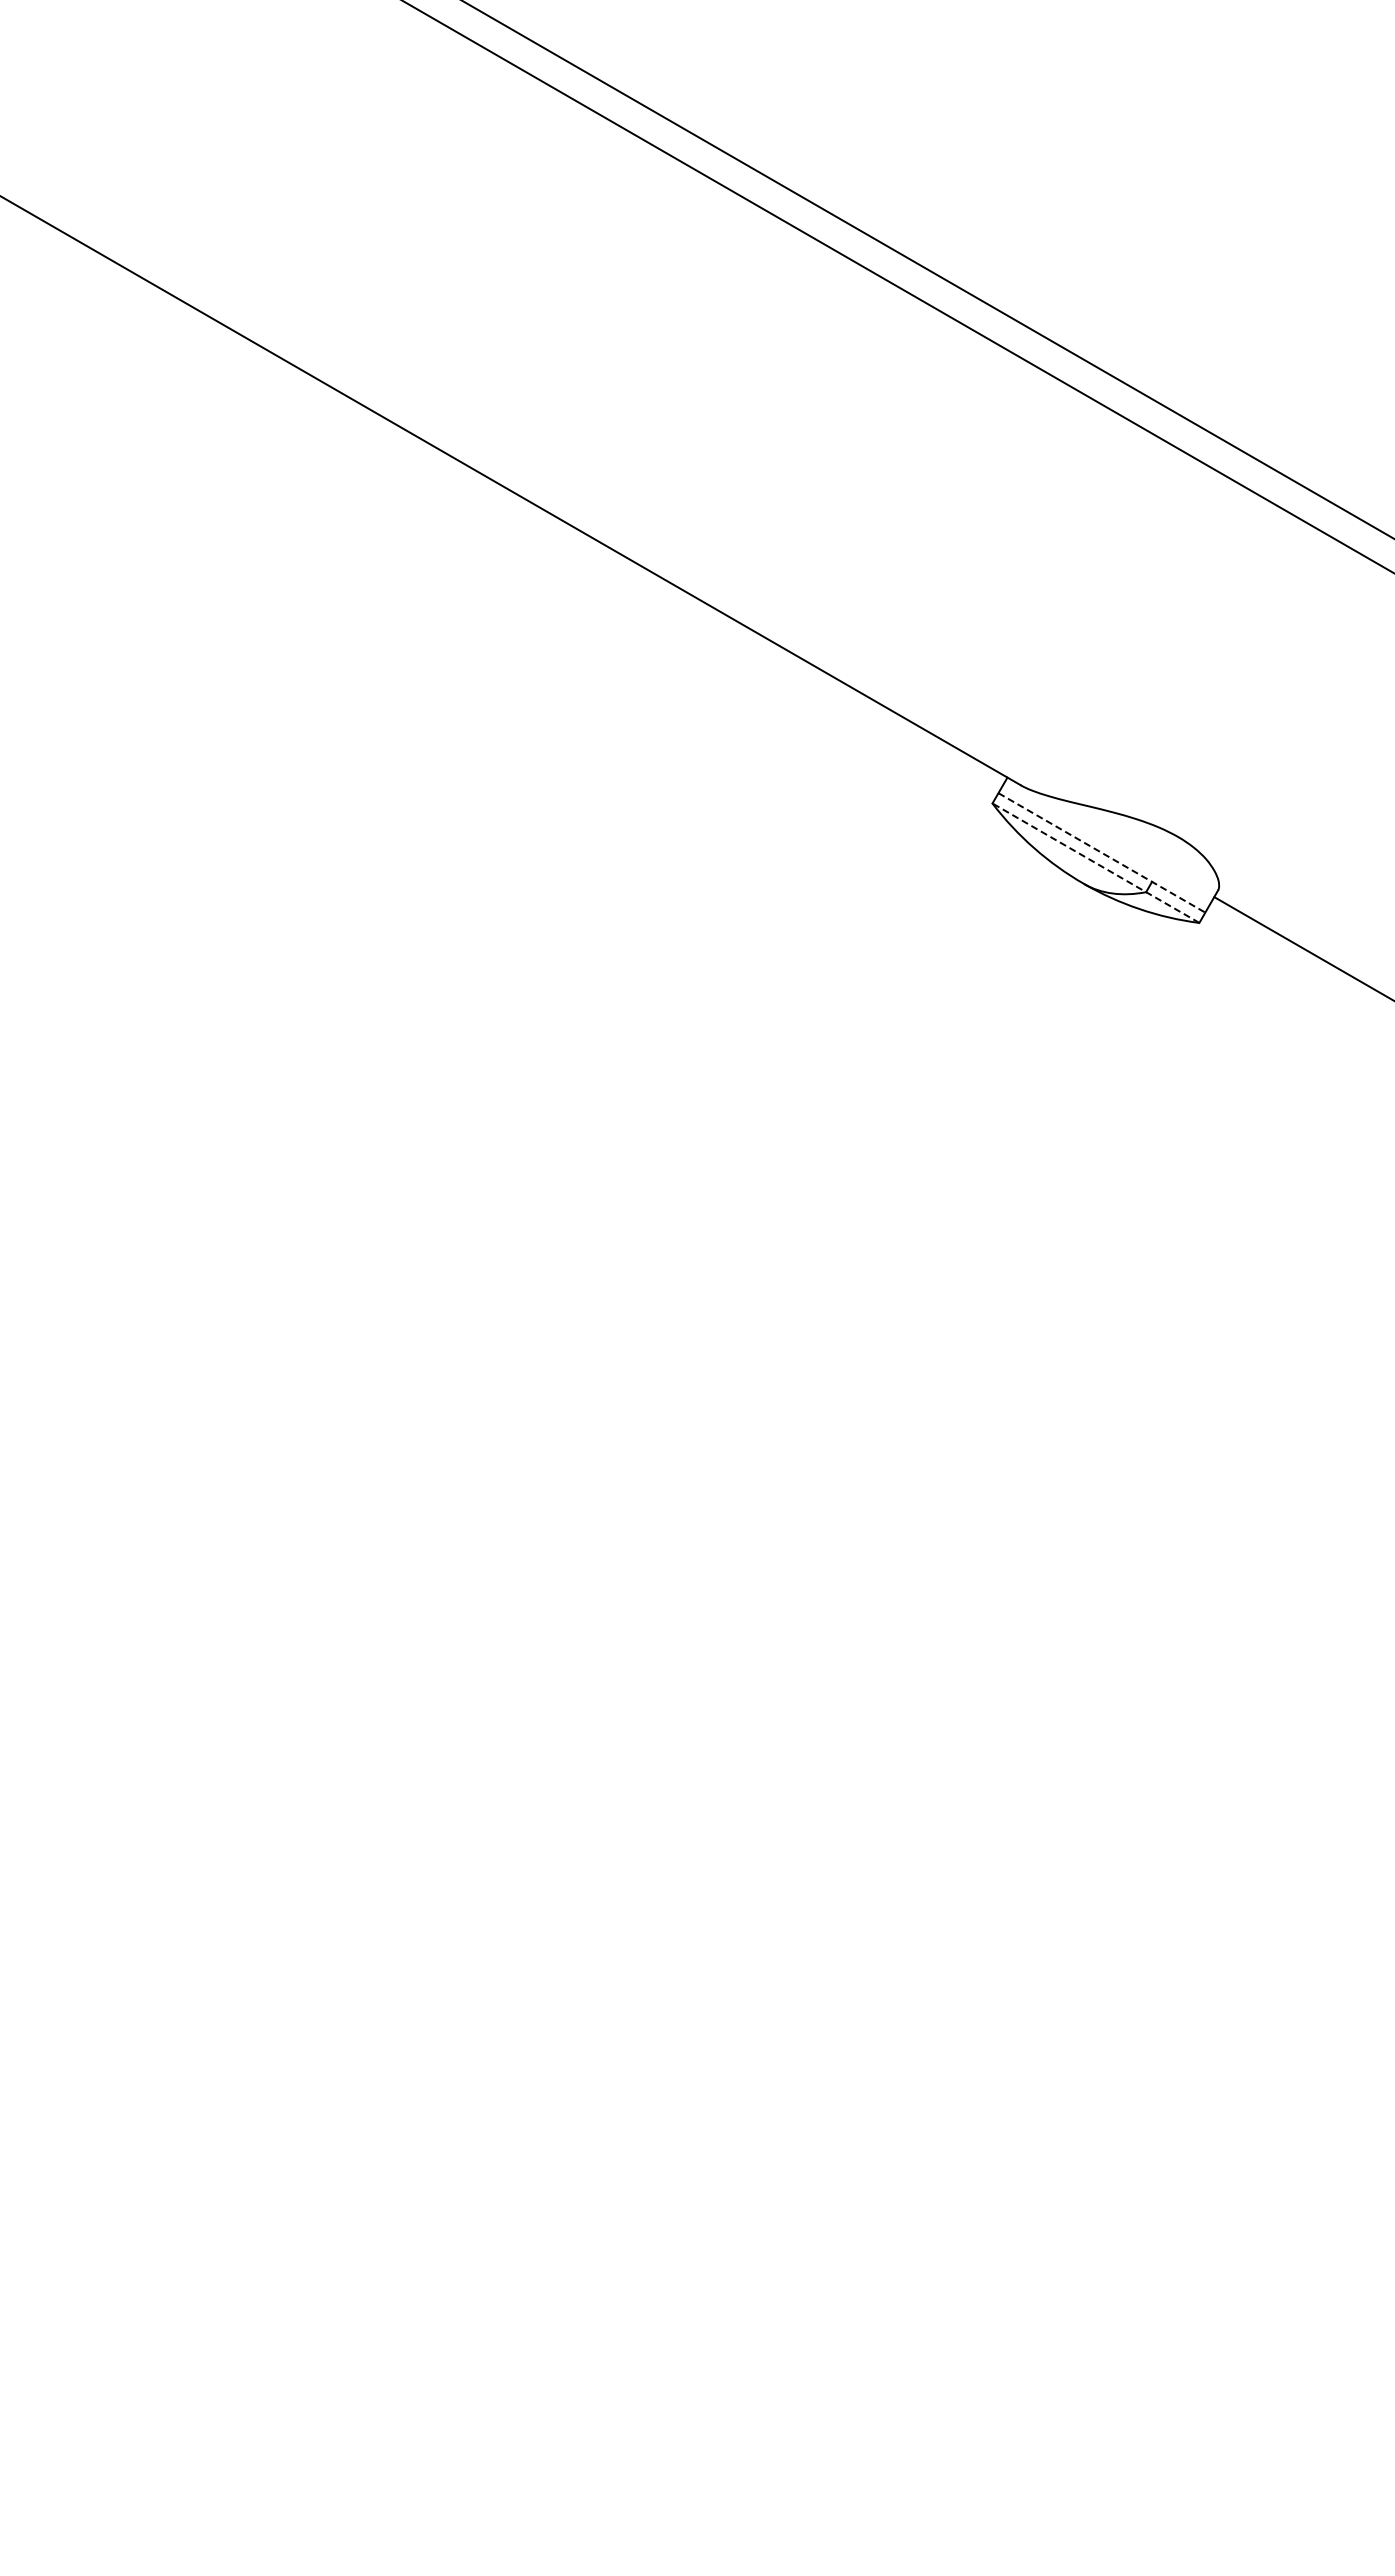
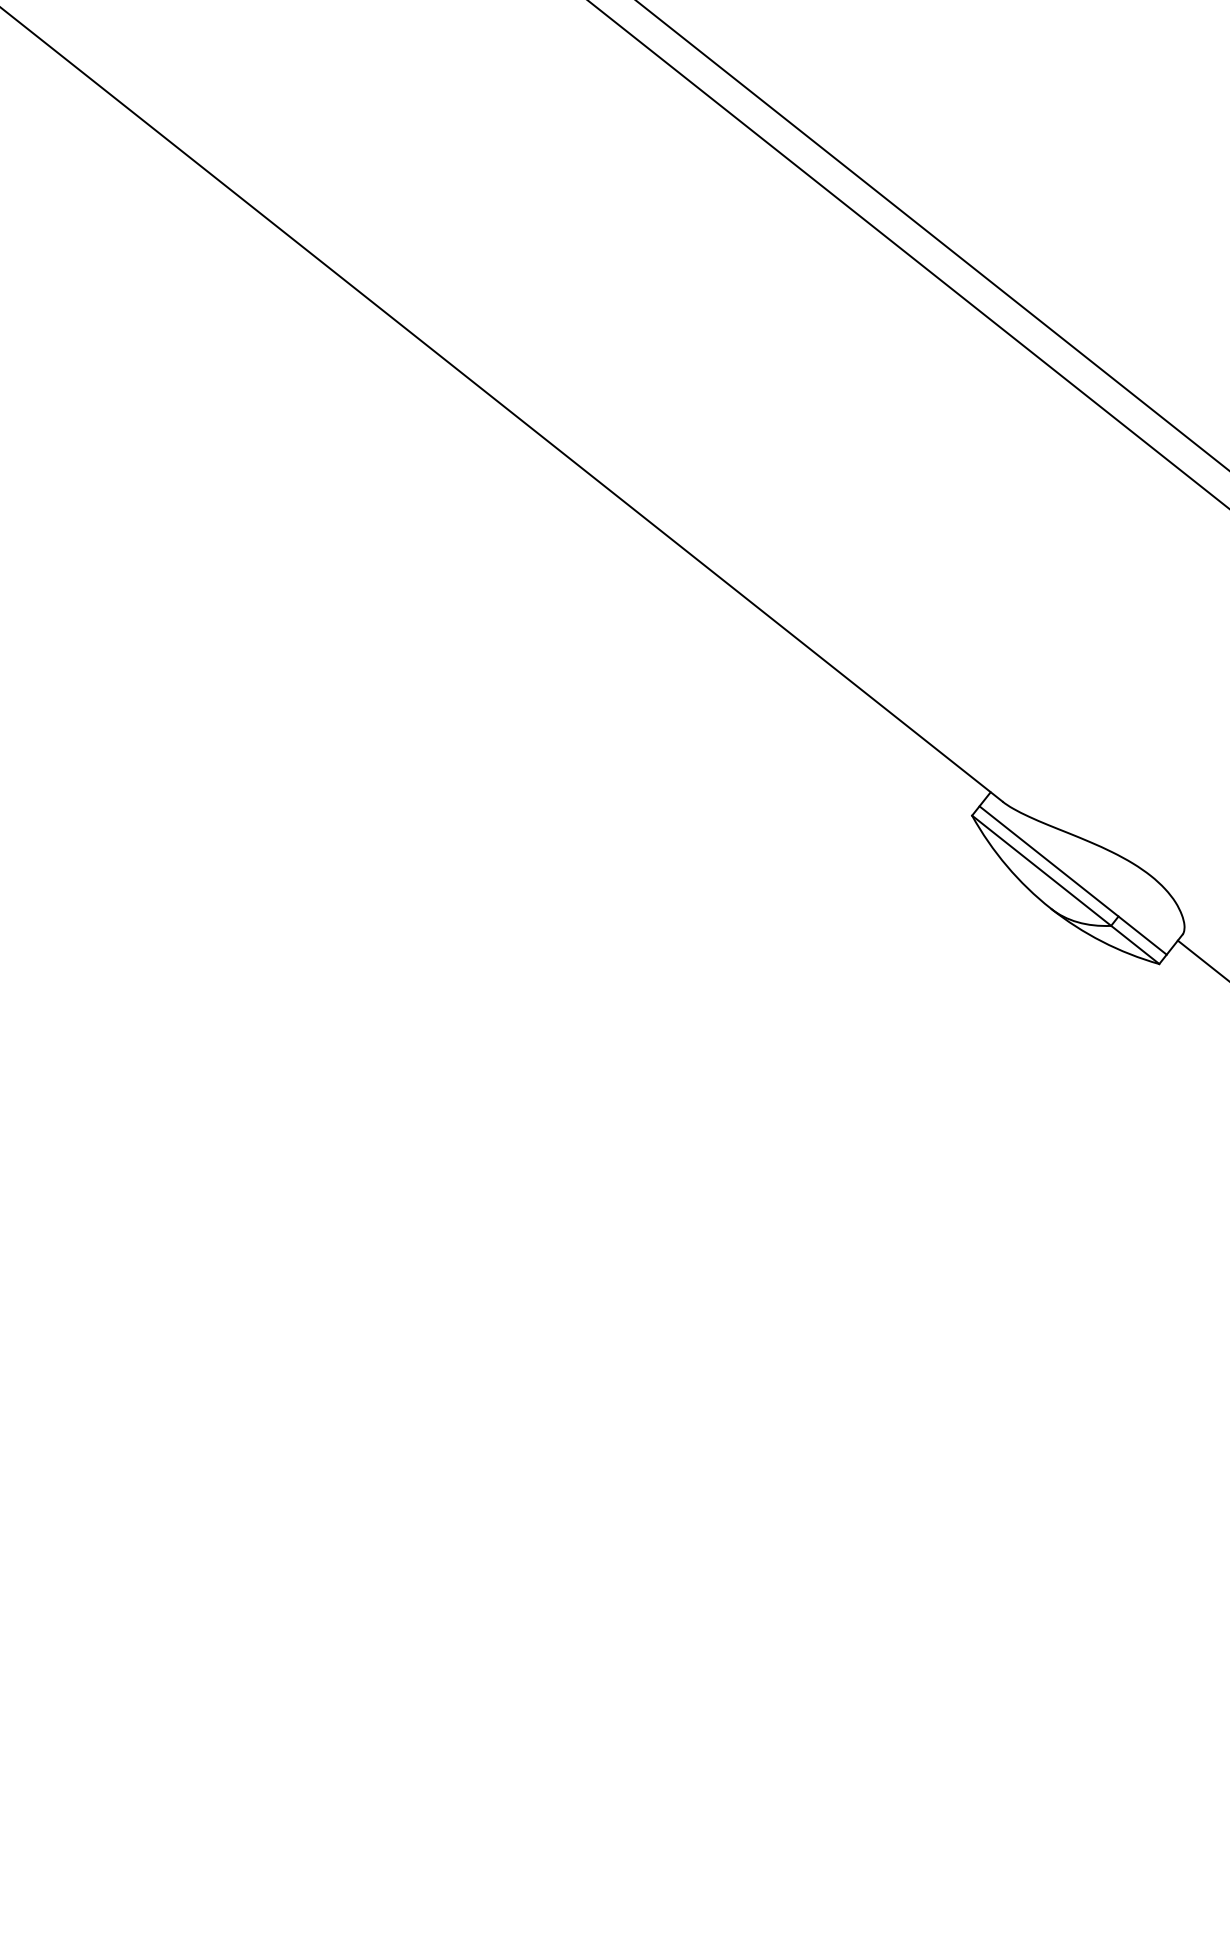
line: (1102, 853) -> (1073, 881), dashed -> solid
line: (1095, 862) -> (1065, 889), dashed -> solid

